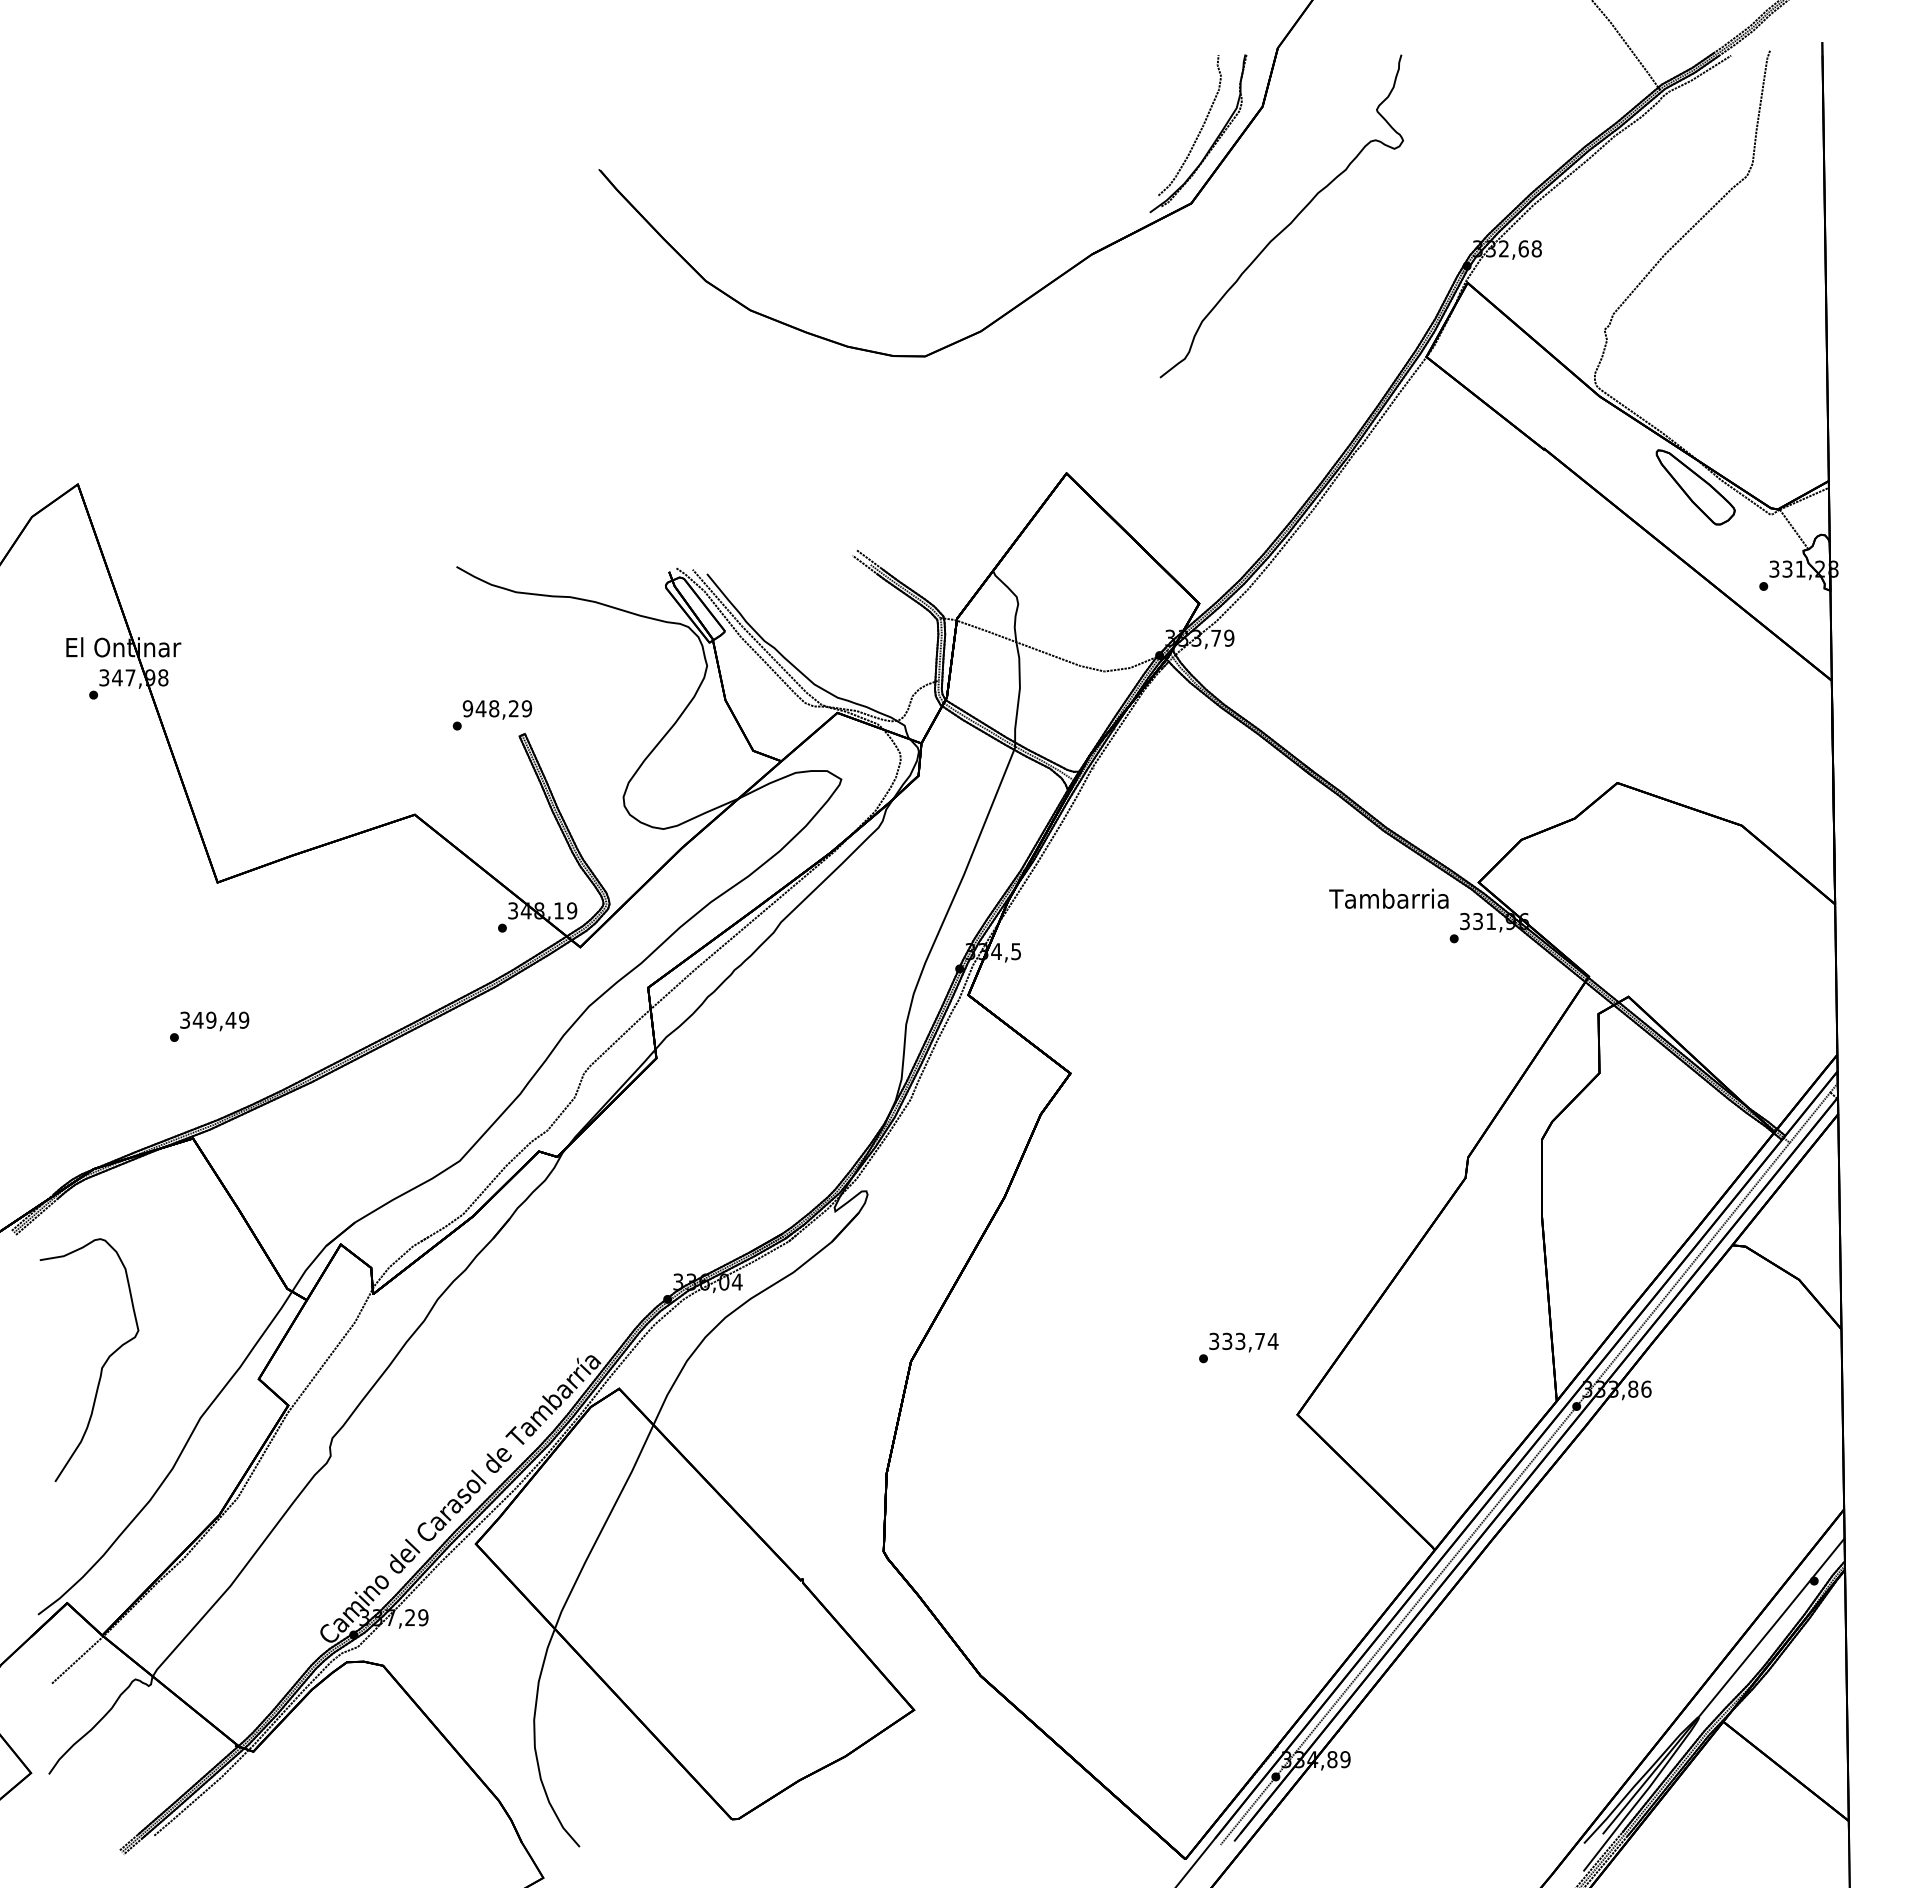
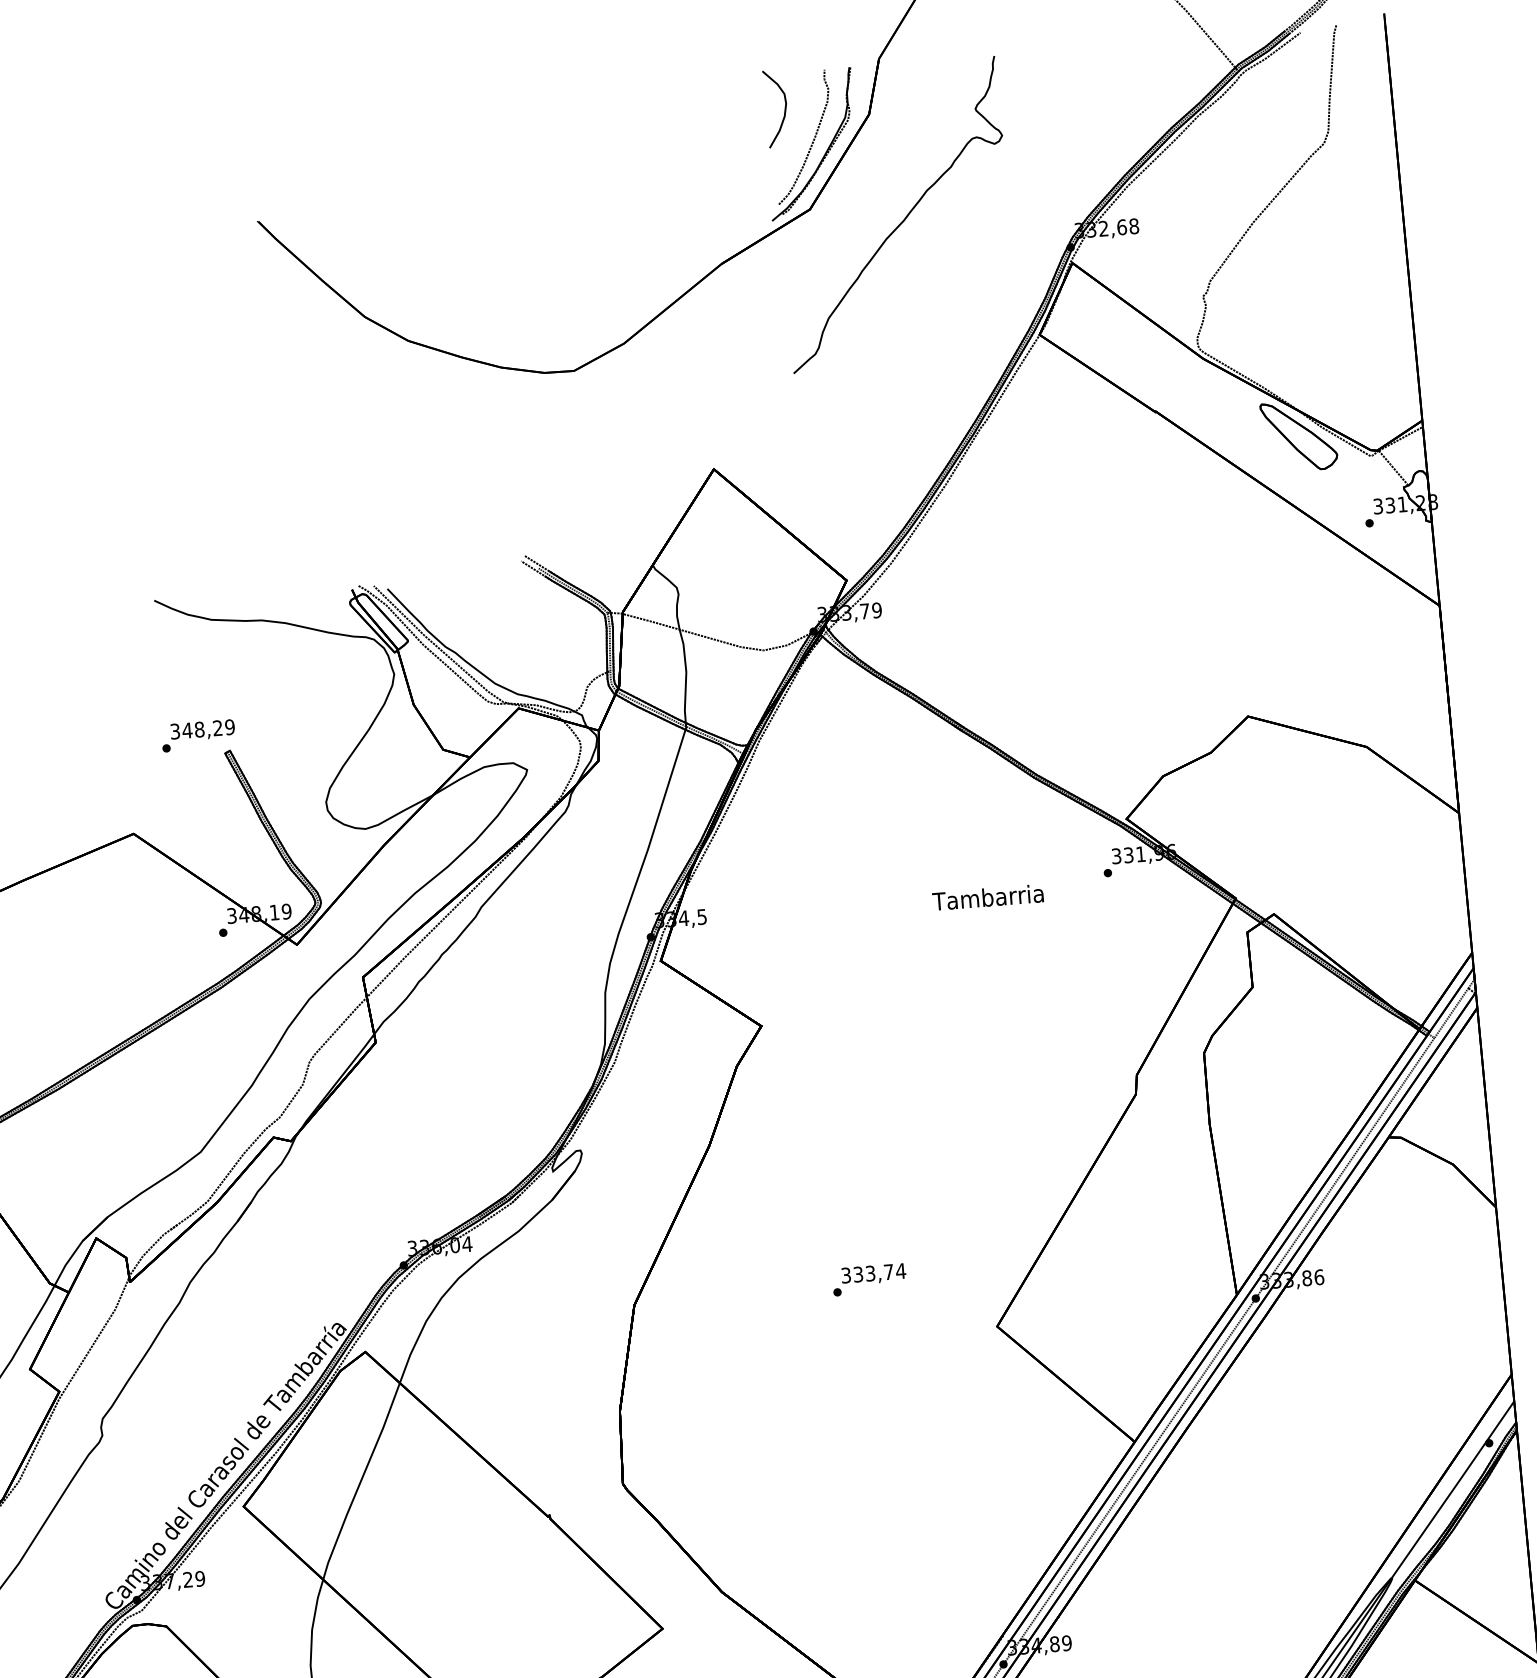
curve: (1172, 93) -> (784, 108), added
text: (467, 708) -> (174, 731), 948,29 -> 348,29
text: (1388, 898) -> (987, 897), moved
text: (1238, 1347) -> (869, 1279), moved

